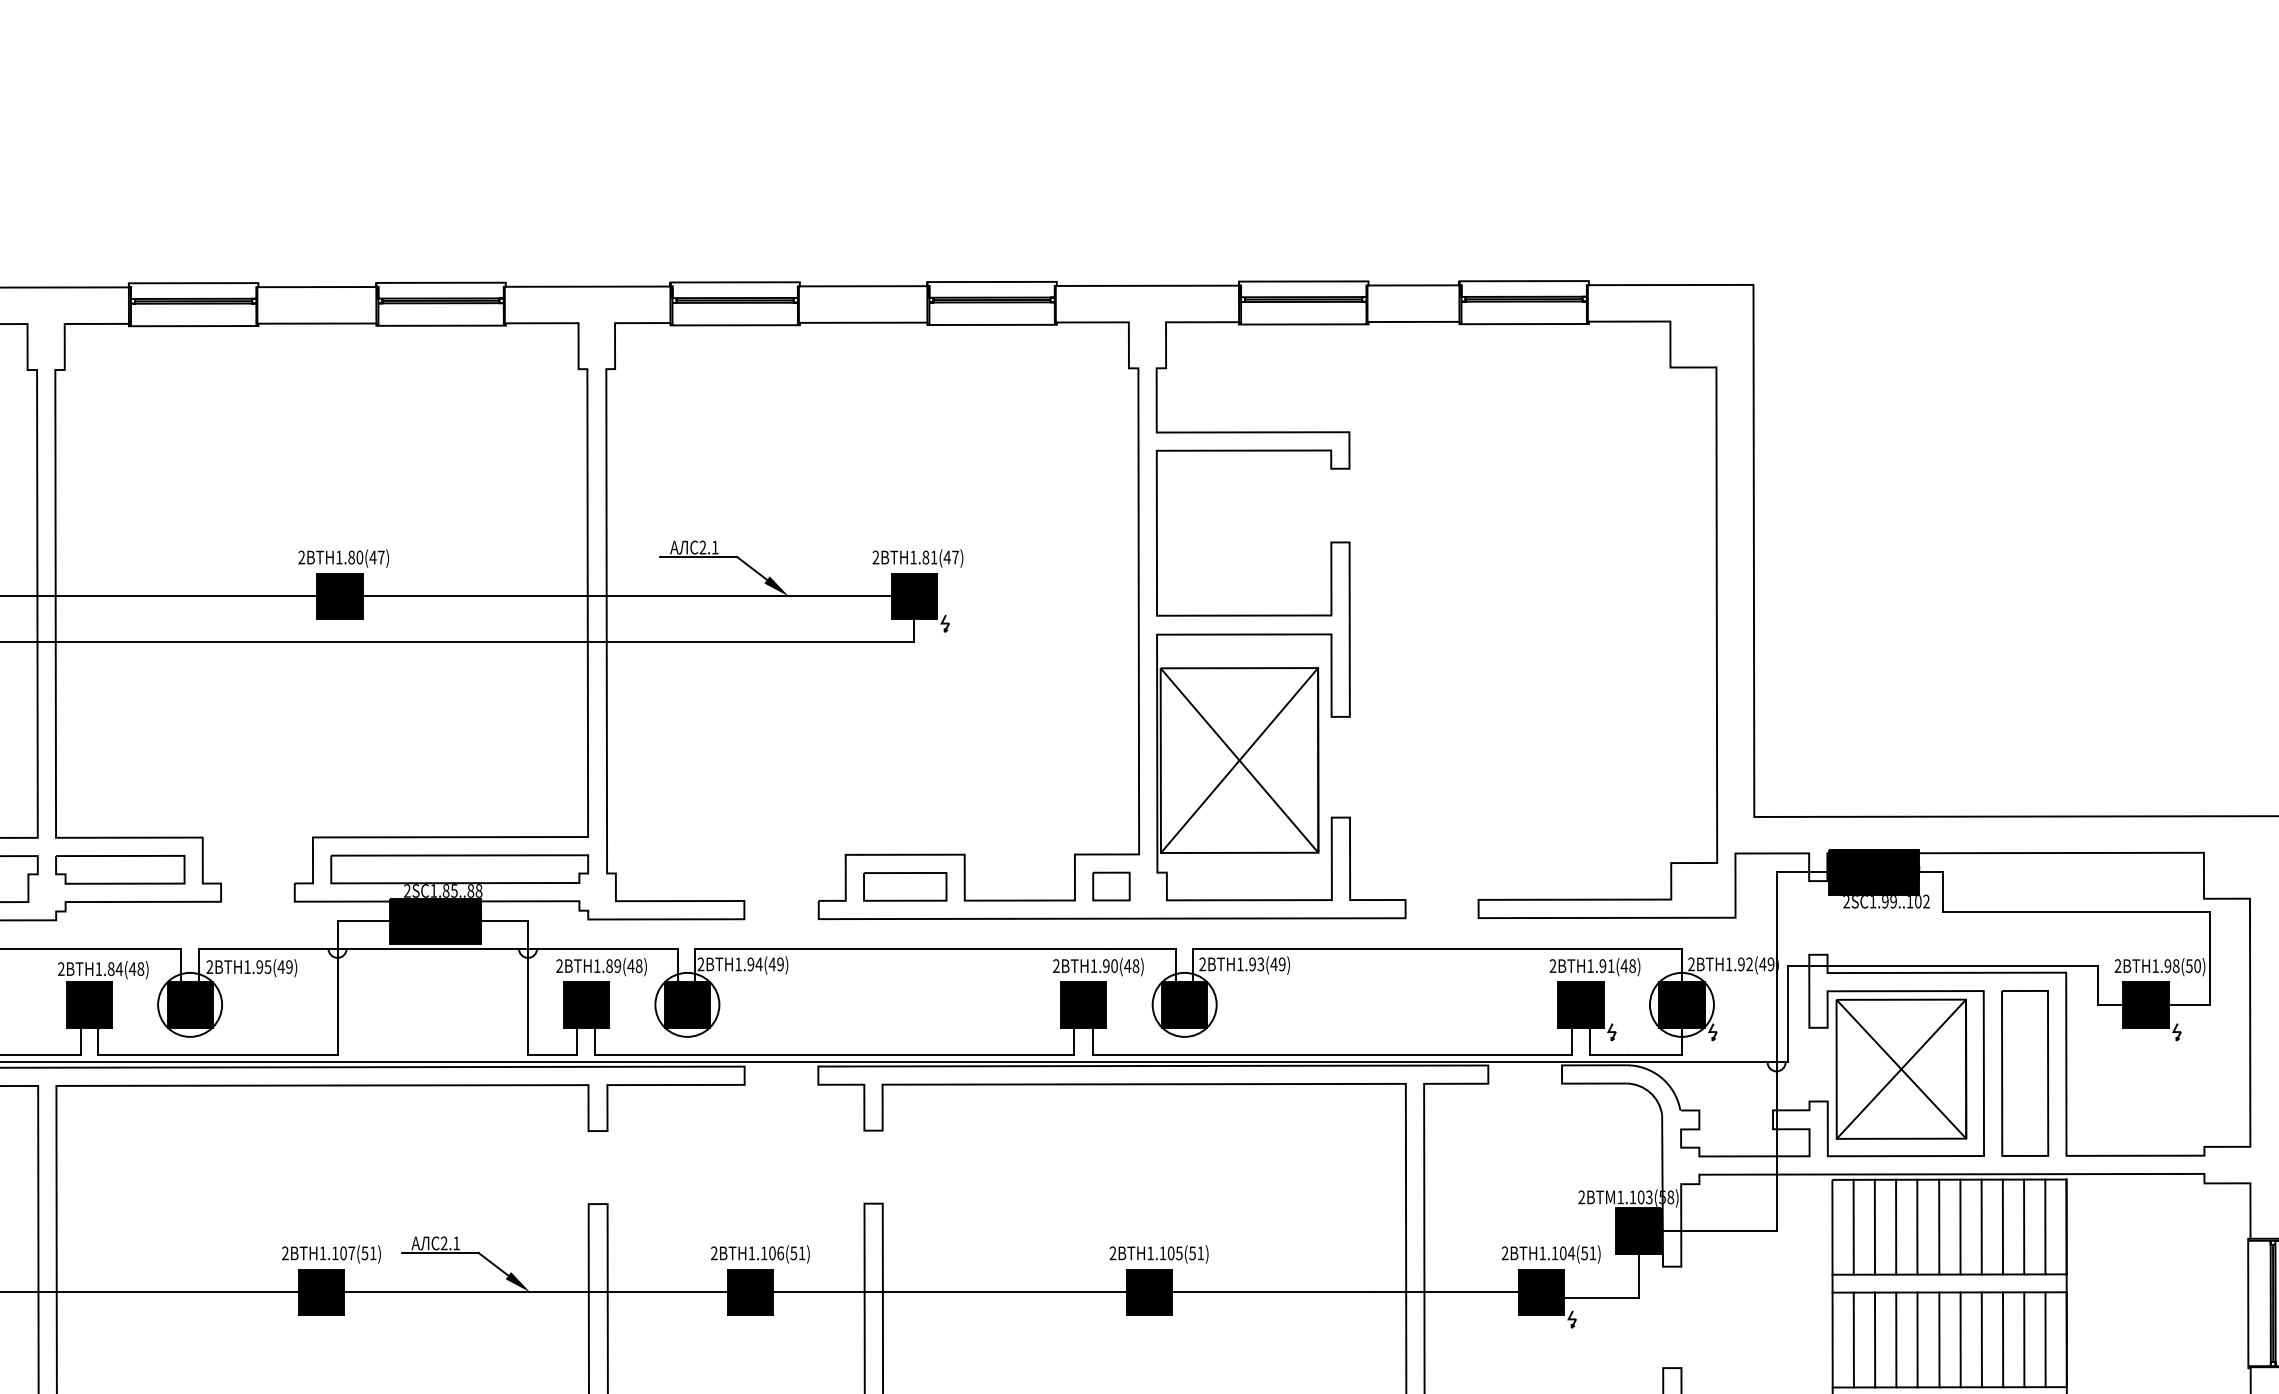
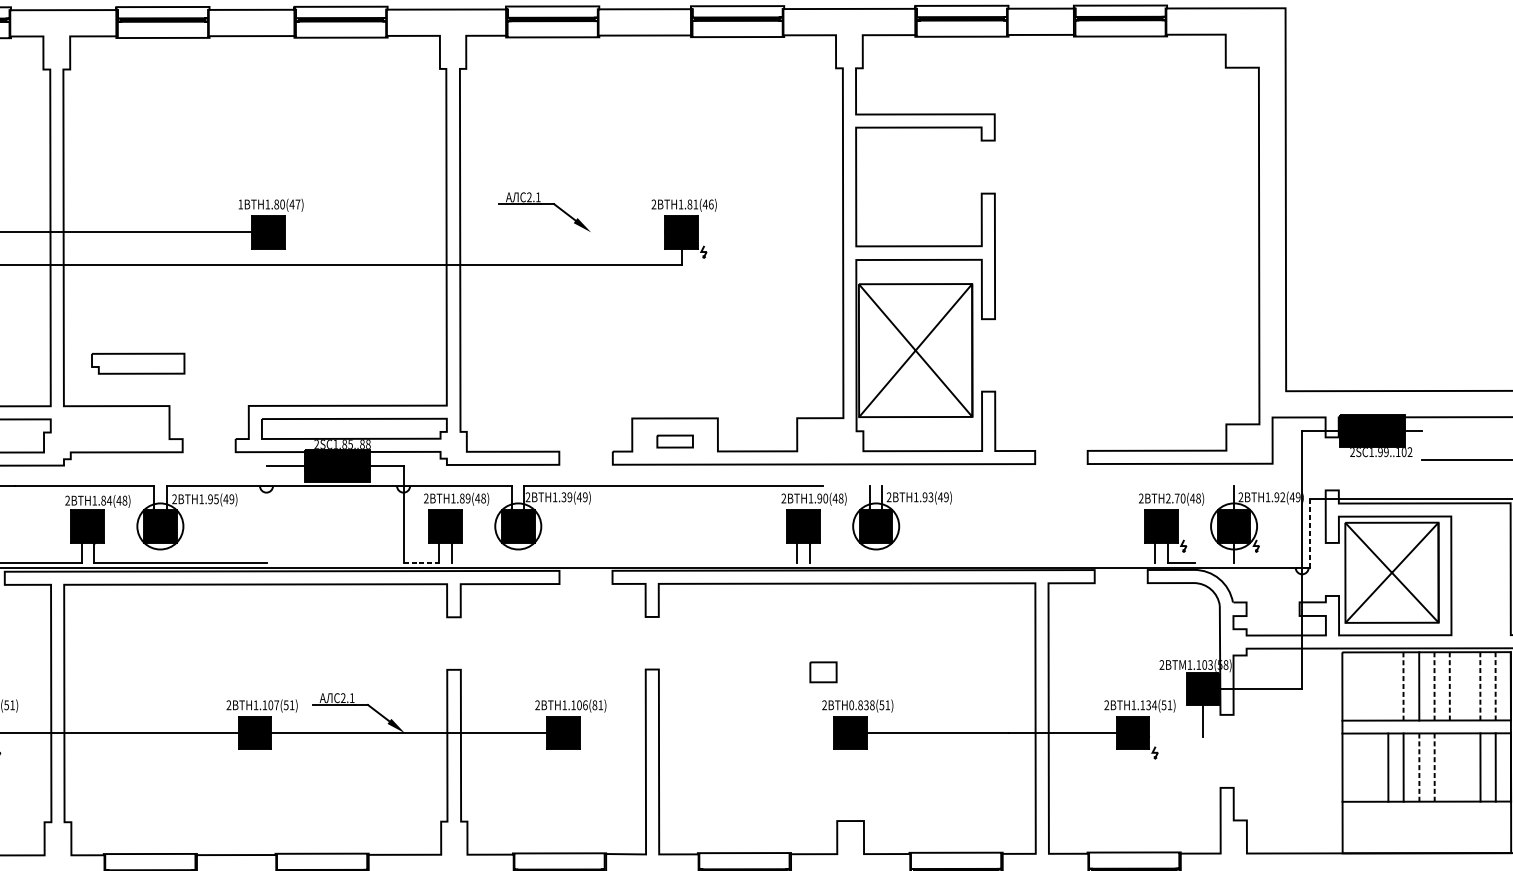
text: (301, 557) -> (240, 204), 2BTH1.80(47) -> 1BTH1.80(47)
text: (955, 557) -> (711, 204), 2BTH1.81(47) -> 2BTH1.81(46)
line: (615, 596) -> (466, 232), removed
part: (120, 869) -> (138, 363), moved
part: (905, 886) -> (675, 441), size x0.6
part: (1111, 886) -> (823, 672), moved
line: (1942, 892) -> (1421, 445), removed
line: (1142, 948) -> (845, 485), removed
line: (1437, 948) -> (1058, 485), removed
text: (754, 964) -> (566, 497), 2BTH1.94(49) -> 2BTH1.39(49)
text: (1600, 966) -> (1175, 498), 2BTH1.91(48) -> 2BTH2.70(48)
line: (337, 988) -> (266, 514), removed
line: (1787, 1014) -> (1310, 533), solid -> dashed
line: (552, 1055) -> (421, 562), solid -> dashed
line: (834, 1055) -> (624, 562), removed
line: (1332, 1055) -> (982, 562), removed
line: (1654, 1055) -> (1214, 562), removed
part: (2025, 1073) -> (1481, 575), removed
line: (1853, 1226) -> (1357, 685), removed
line: (1874, 1226) -> (1372, 685), removed
line: (1896, 1226) -> (1388, 685), removed
line: (2002, 1226) -> (1464, 685), removed
line: (1917, 1227) -> (1403, 686), solid -> dashed
line: (1960, 1227) -> (1434, 686), solid -> dashed
line: (1981, 1227) -> (1449, 686), solid -> dashed
line: (2024, 1227) -> (1480, 686), solid -> dashed
line: (2045, 1227) -> (1495, 686), solid -> dashed
text: (793, 1253) -> (594, 705), 2BTH1.106(51) -> 2BTH1.106(81)
text: (1164, 1253) -> (861, 705), 2BTH1.105(51) -> 2BTH0.838(51)
text: (1562, 1253) -> (1148, 705), 2BTH1.104(51) -> 2BTH1.134(51)
line: (949, 1292) -> (706, 733), removed
line: (1600, 1297) -> (1175, 737), removed
line: (1853, 1339) -> (1357, 767), removed
line: (1875, 1339) -> (1373, 767), removed
line: (1981, 1339) -> (1449, 767), removed
line: (2003, 1339) -> (1465, 767), removed
line: (1939, 1340) -> (1419, 768), solid -> dashed
line: (1960, 1340) -> (1434, 768), solid -> dashed

